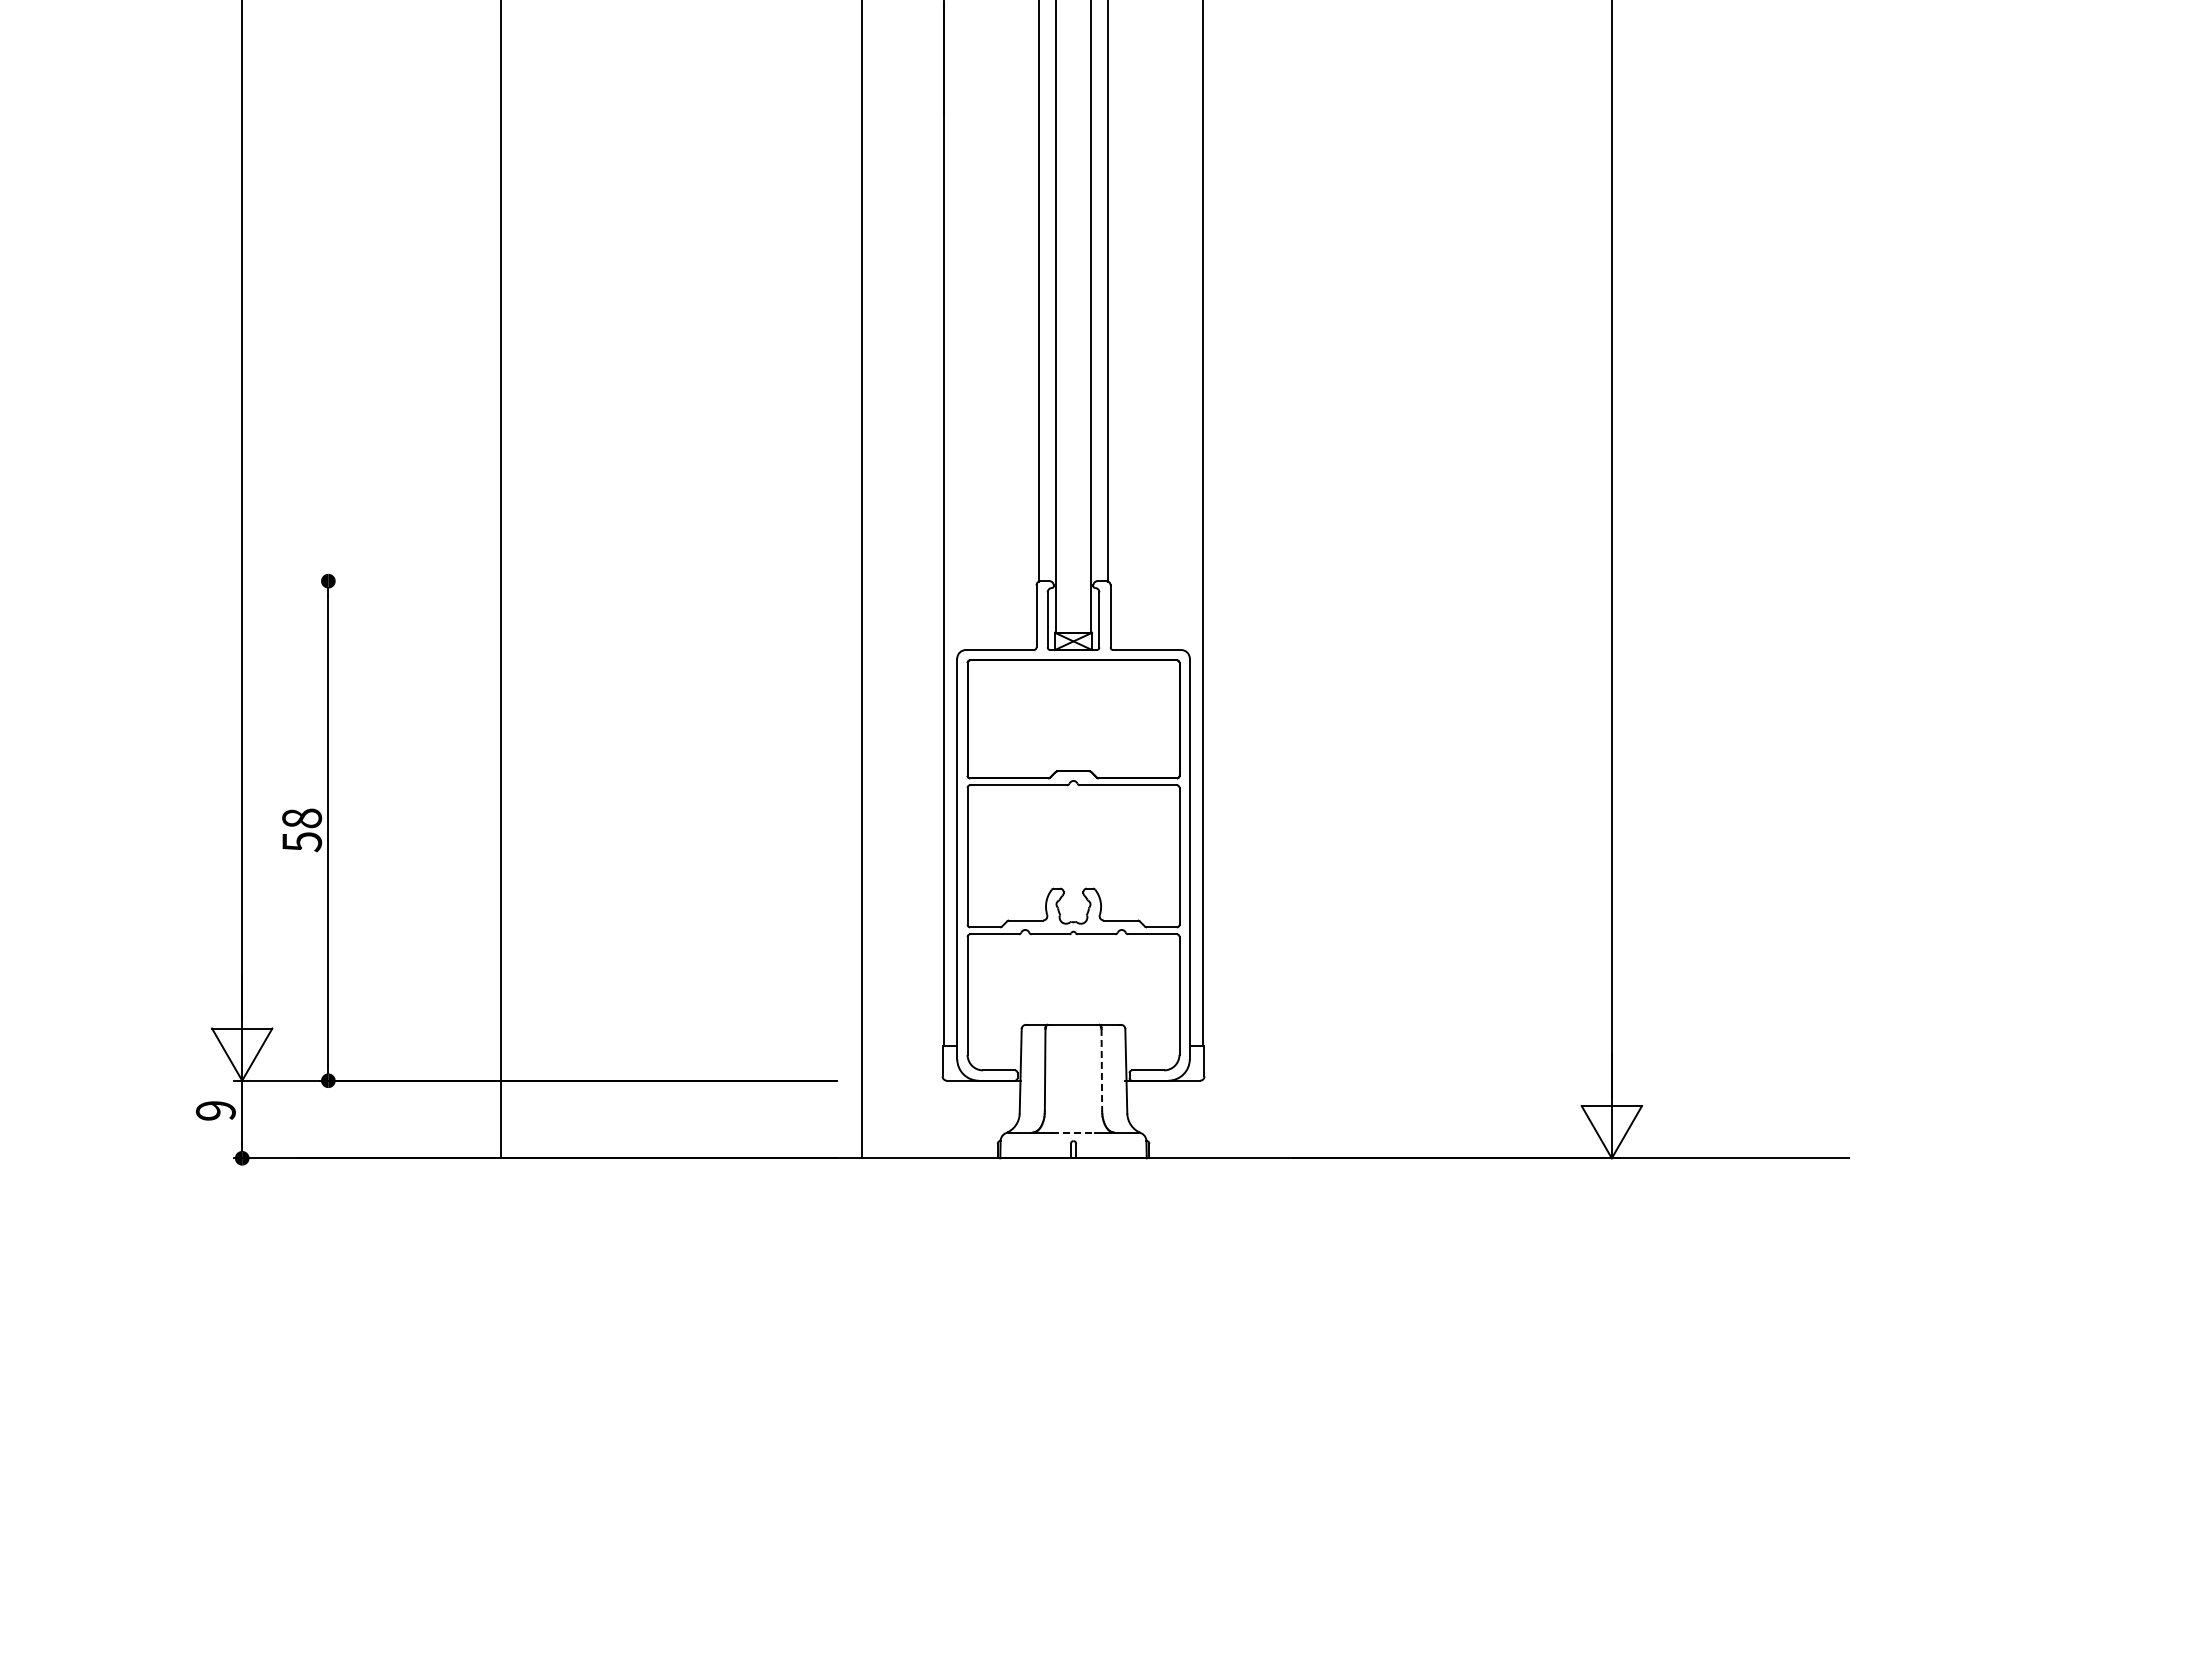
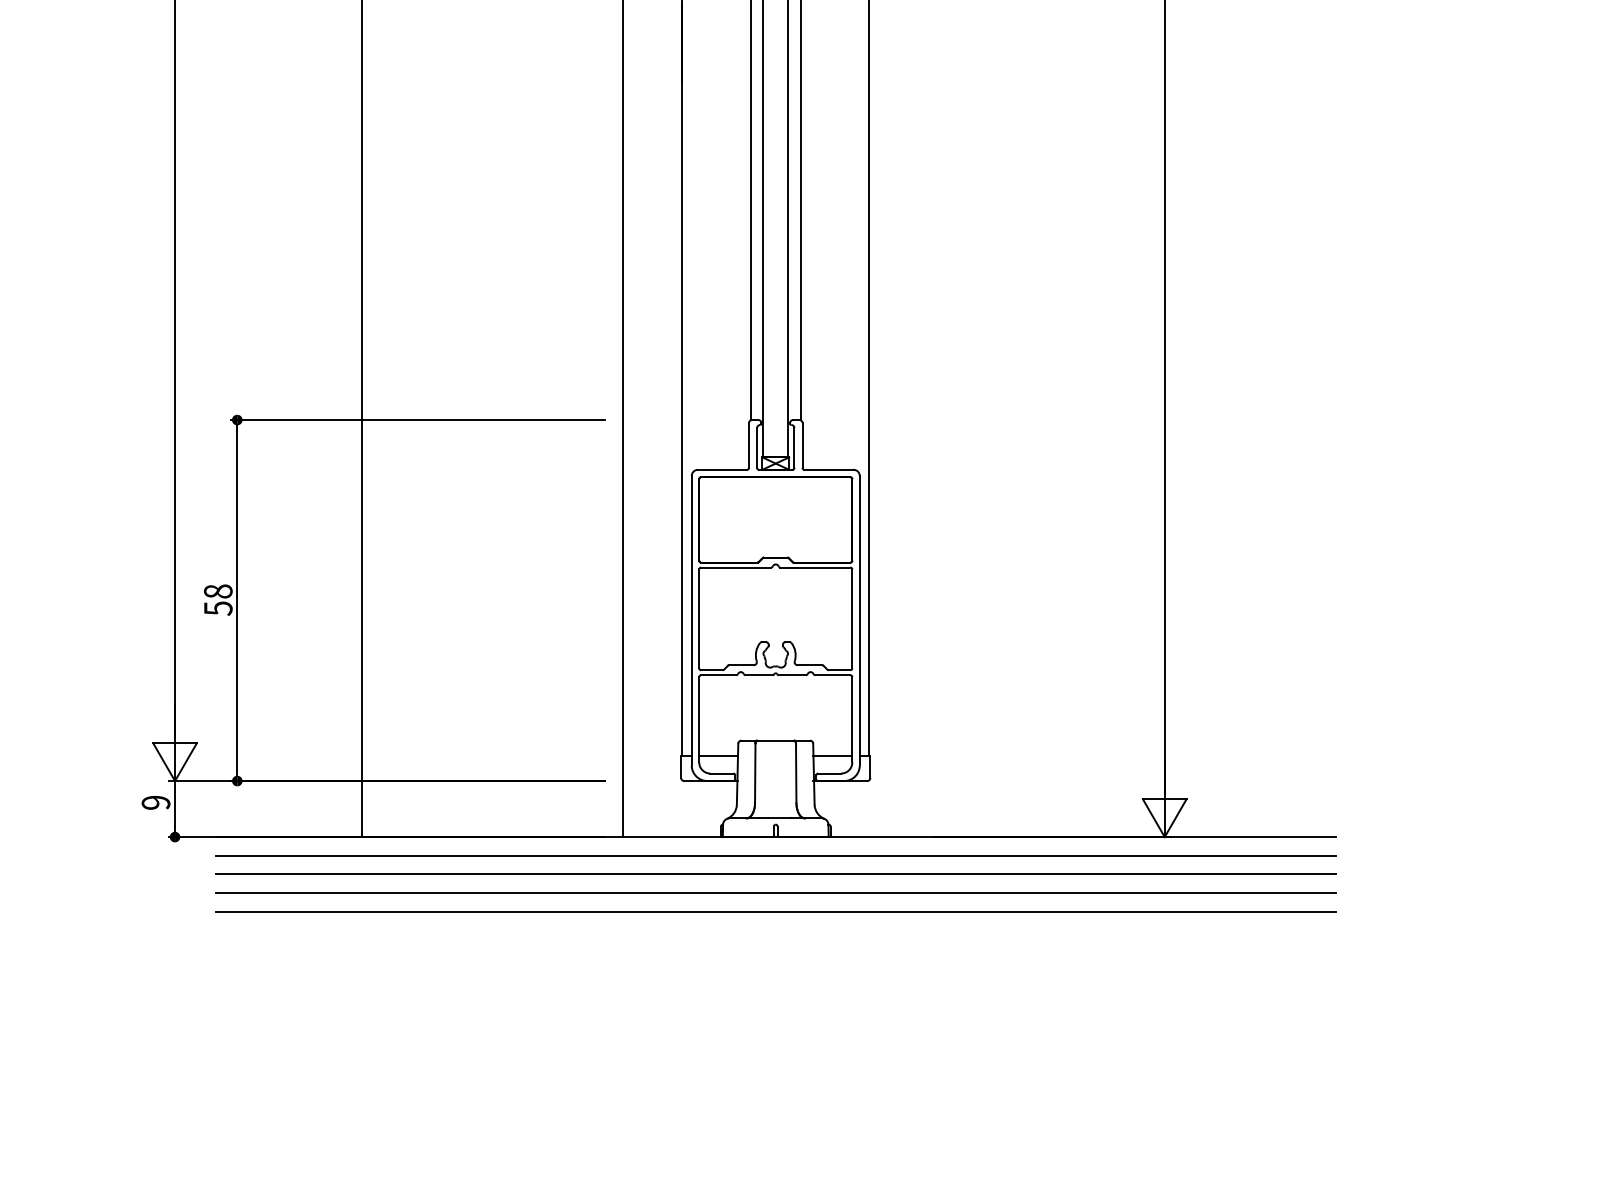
line: (577, 581) -> (417, 420), added
line: (994, 1046) -> (718, 756), added
line: (1152, 1046) -> (832, 756), added
line: (1101, 1070) -> (795, 773), dashed -> solid
line: (1073, 1132) -> (775, 818), dashed -> solid
line: (1073, 1184) -> (775, 856), added
line: (1073, 1210) -> (775, 874), added
line: (1073, 1235) -> (775, 892), added
line: (1073, 1261) -> (775, 911), added

